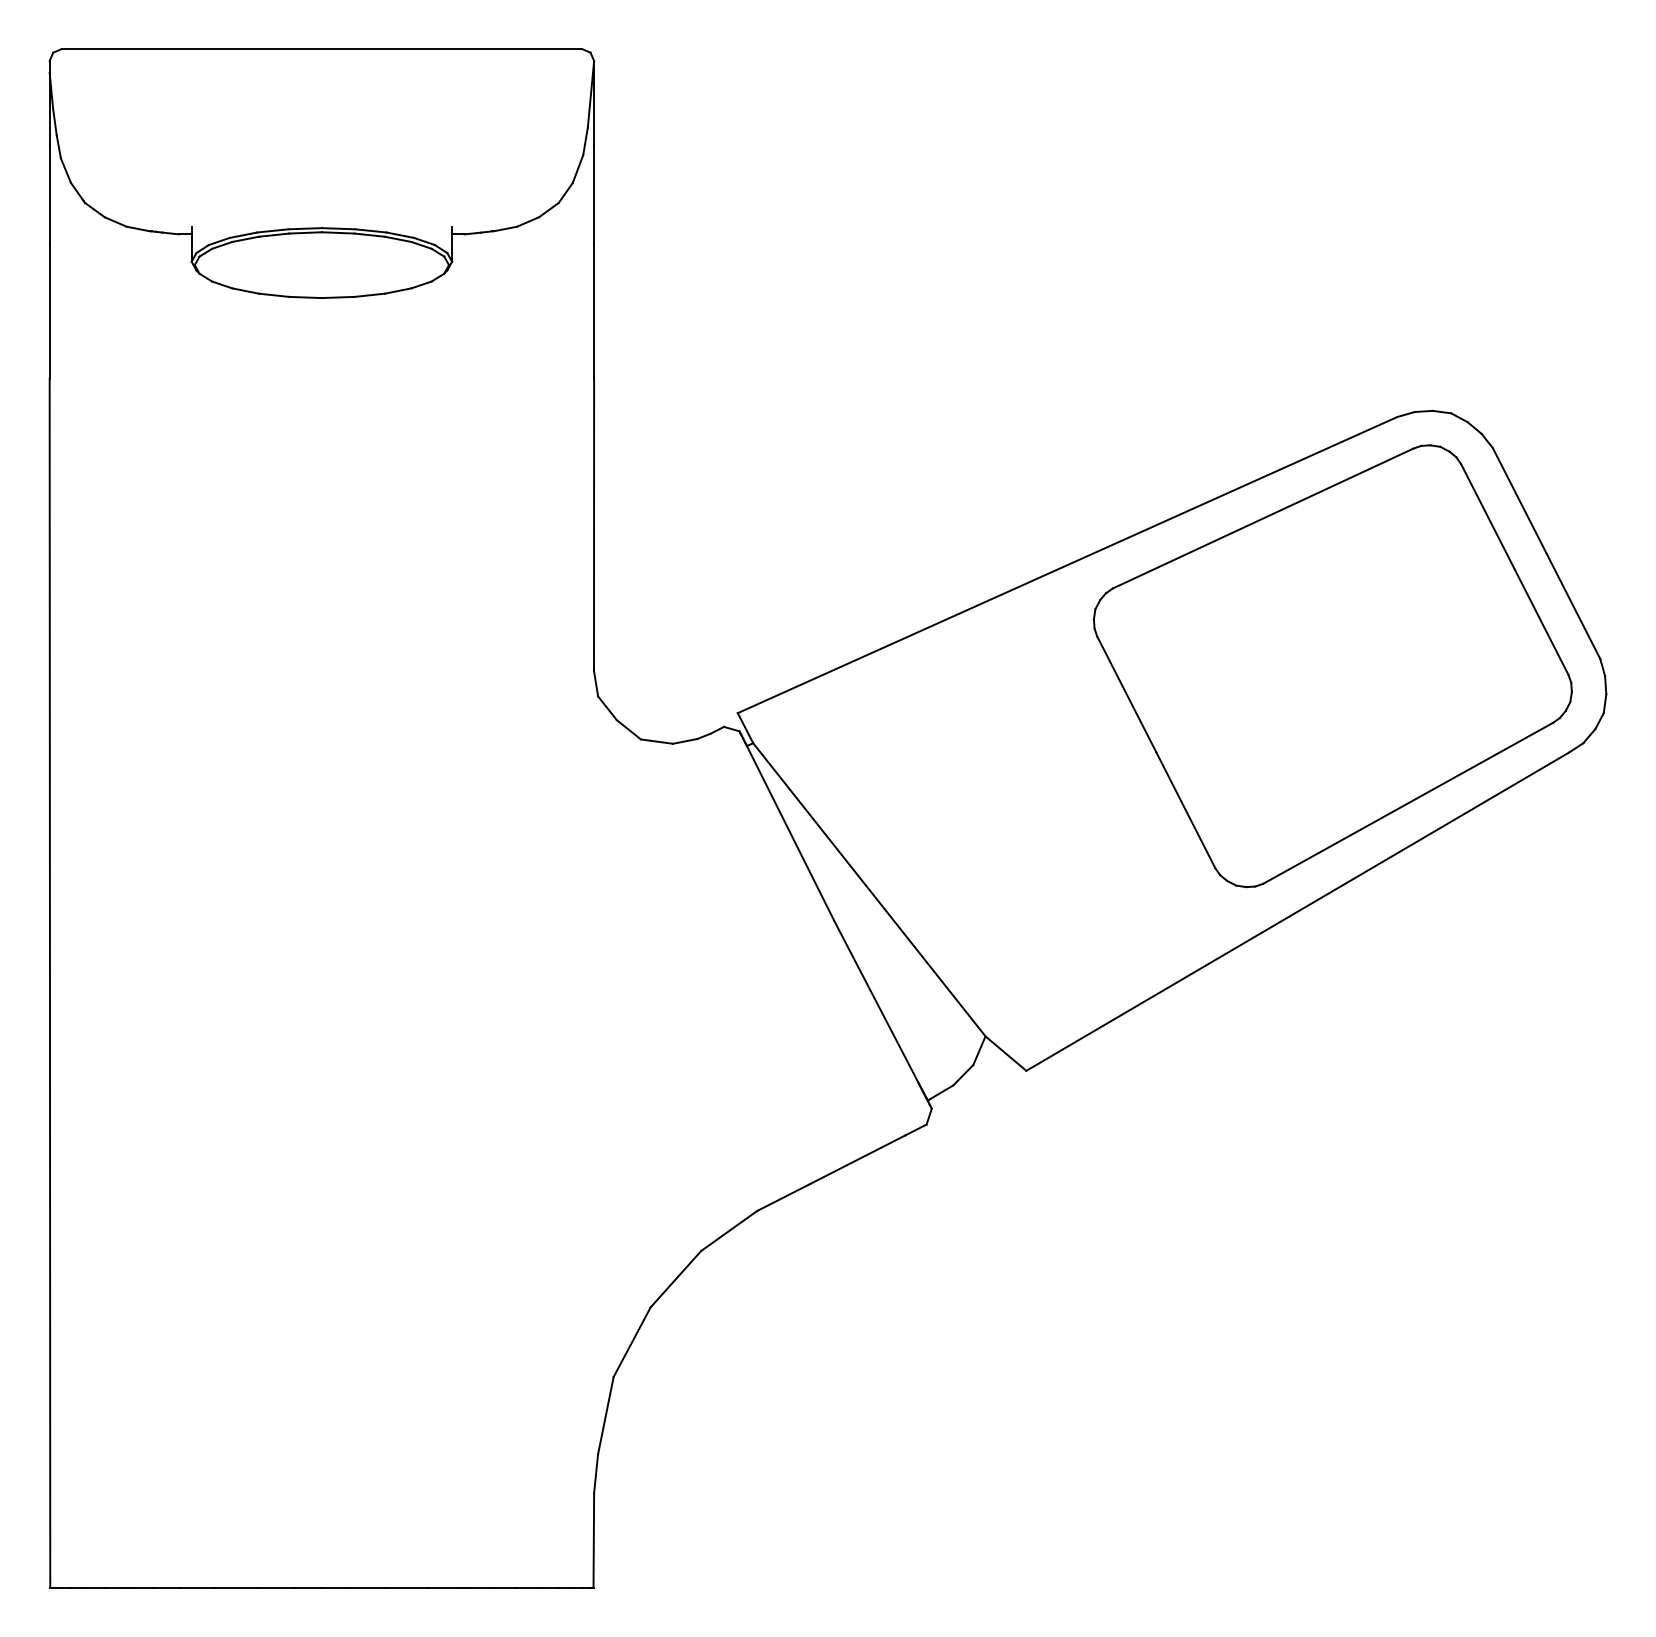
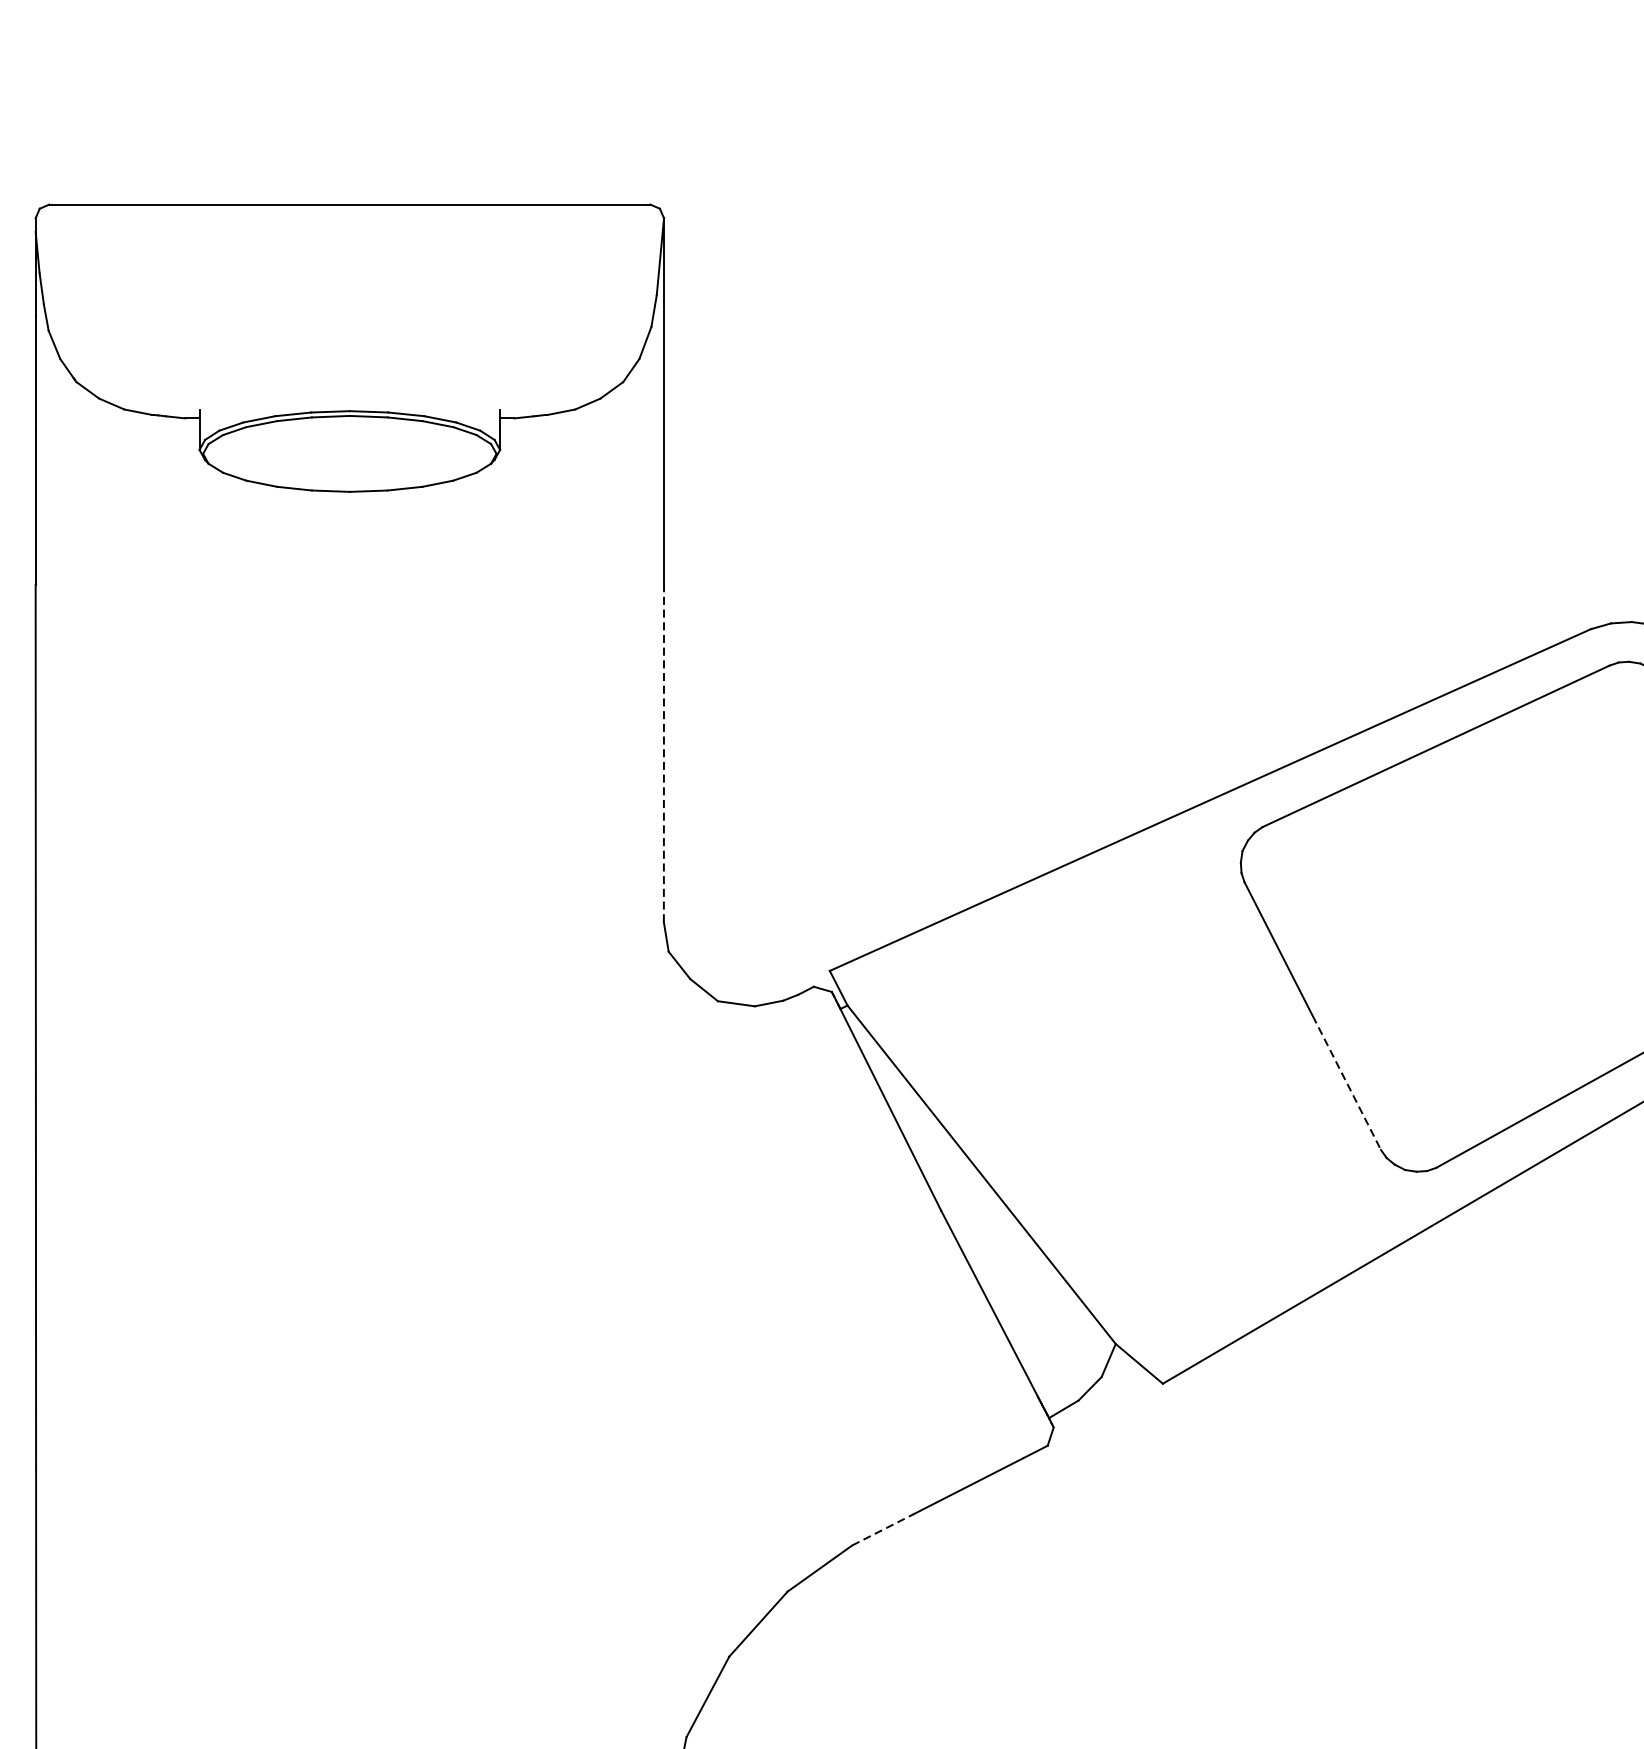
line: (594, 524) -> (664, 753), solid -> dashed
line: (1186, 810) -> (1347, 1083), solid -> dashed
line: (783, 1197) -> (882, 1529), solid -> dashed

